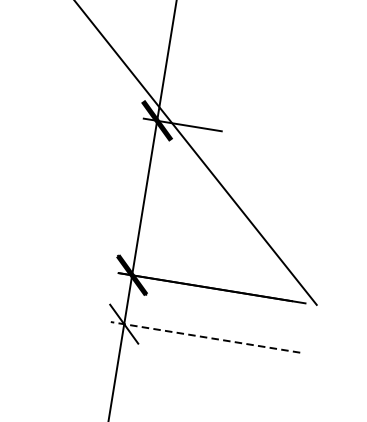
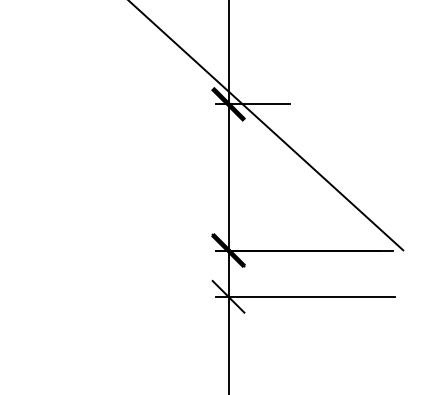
line: (205, 337) -> (305, 296), dashed -> solid

